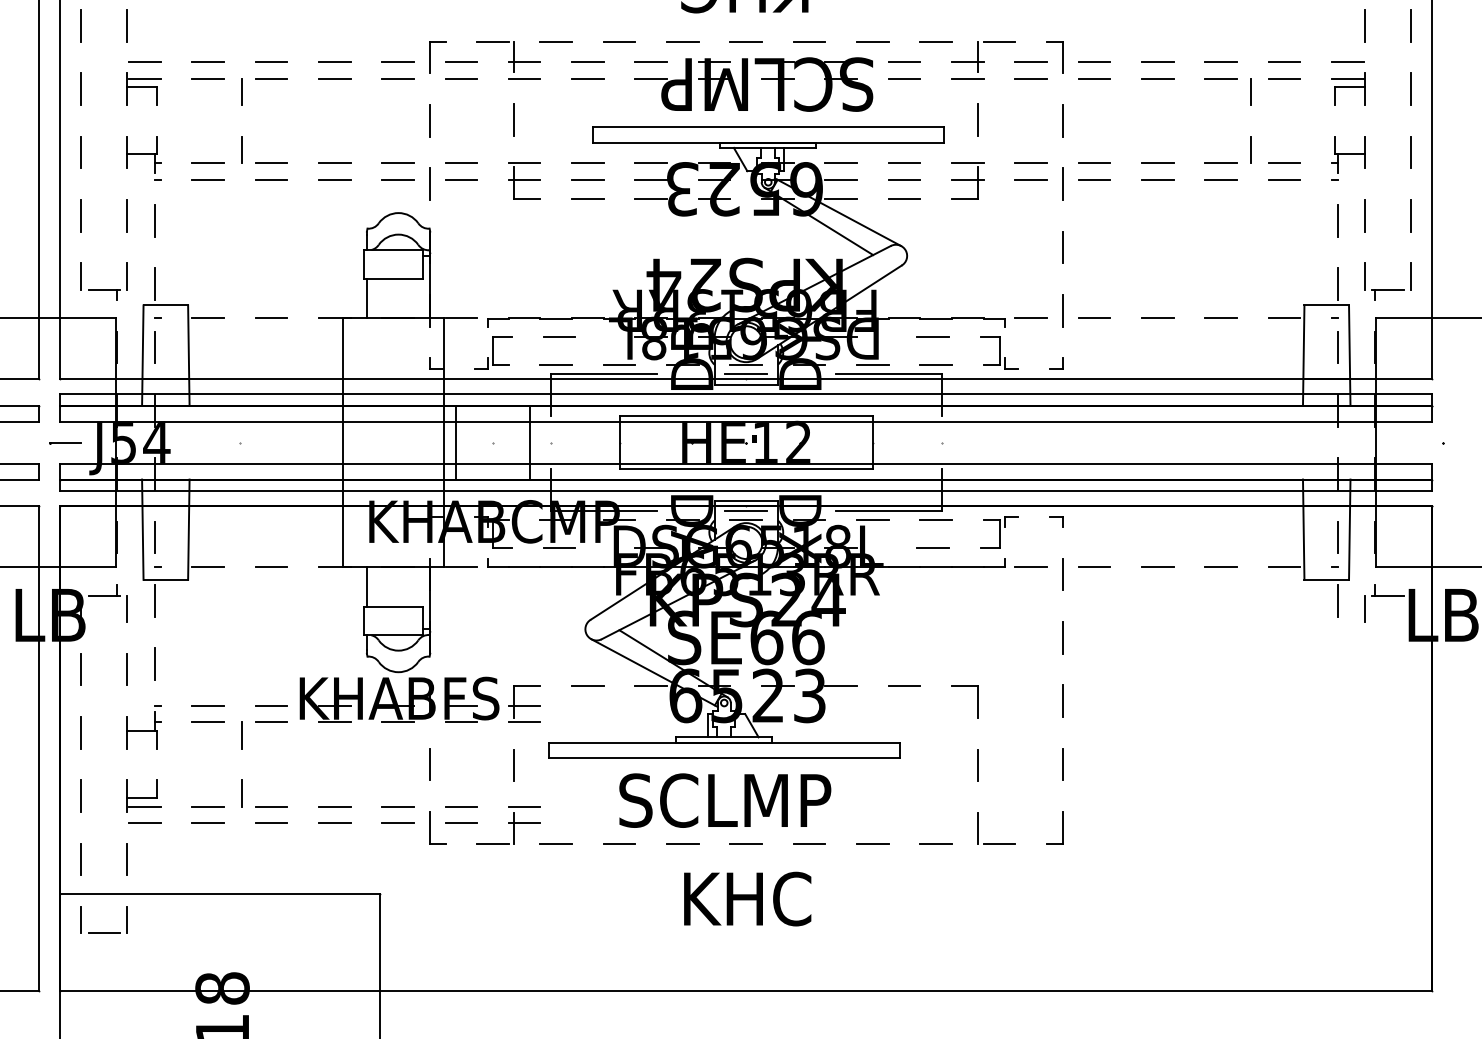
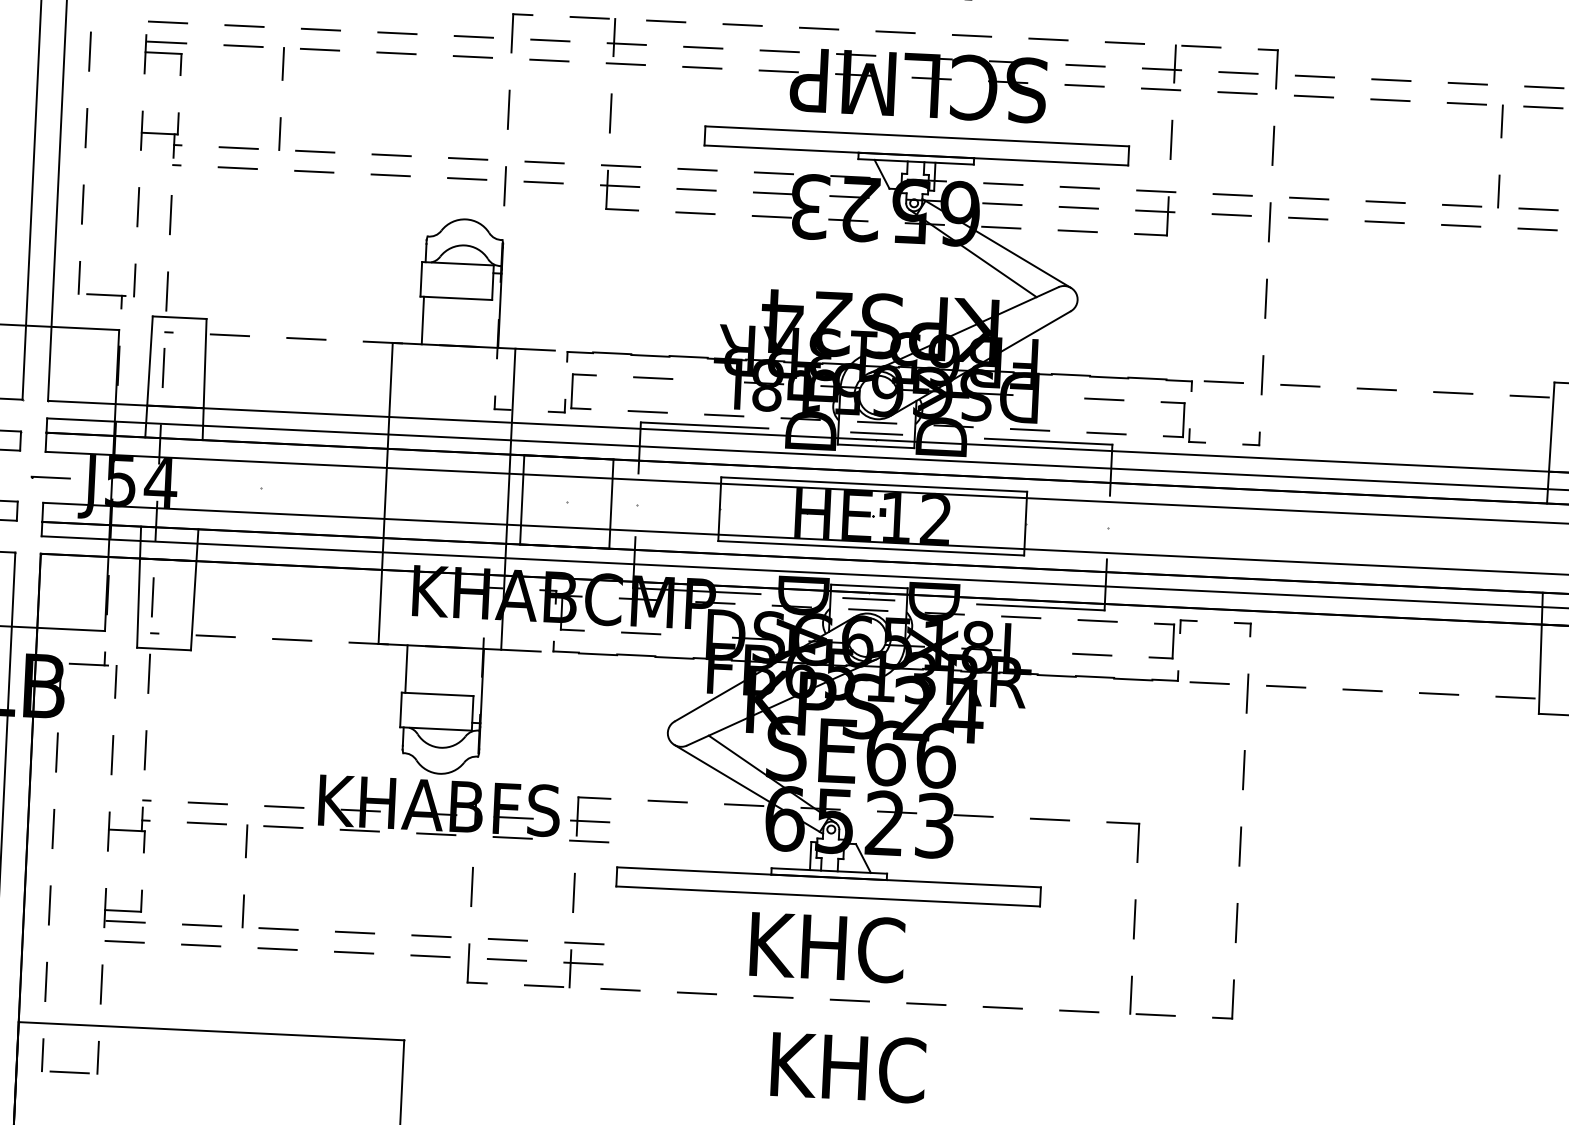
text: (725, 800) -> (827, 947), SCLMP -> KHC

